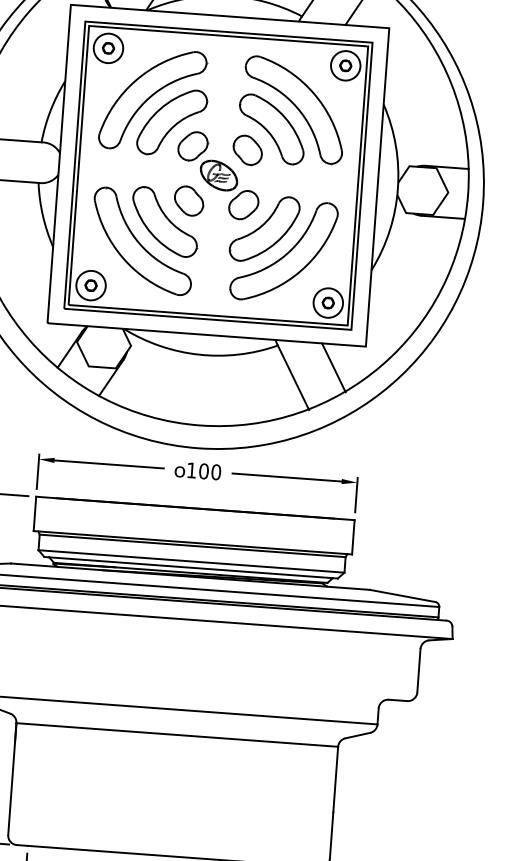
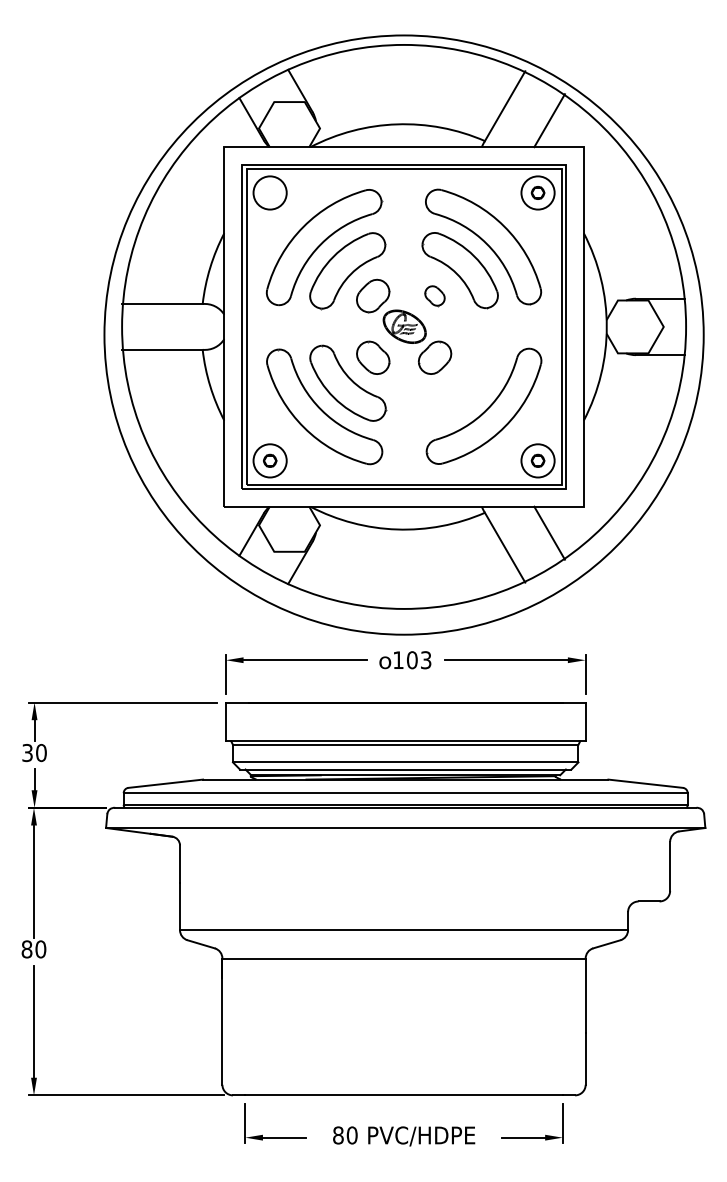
circle: (108, 47) -> (270, 192), removed
part: (247, 149) -> (434, 295), size x0.6
part: (264, 228) -> (460, 382), removed
text: (215, 472) -> (425, 660), 100 -> 103

